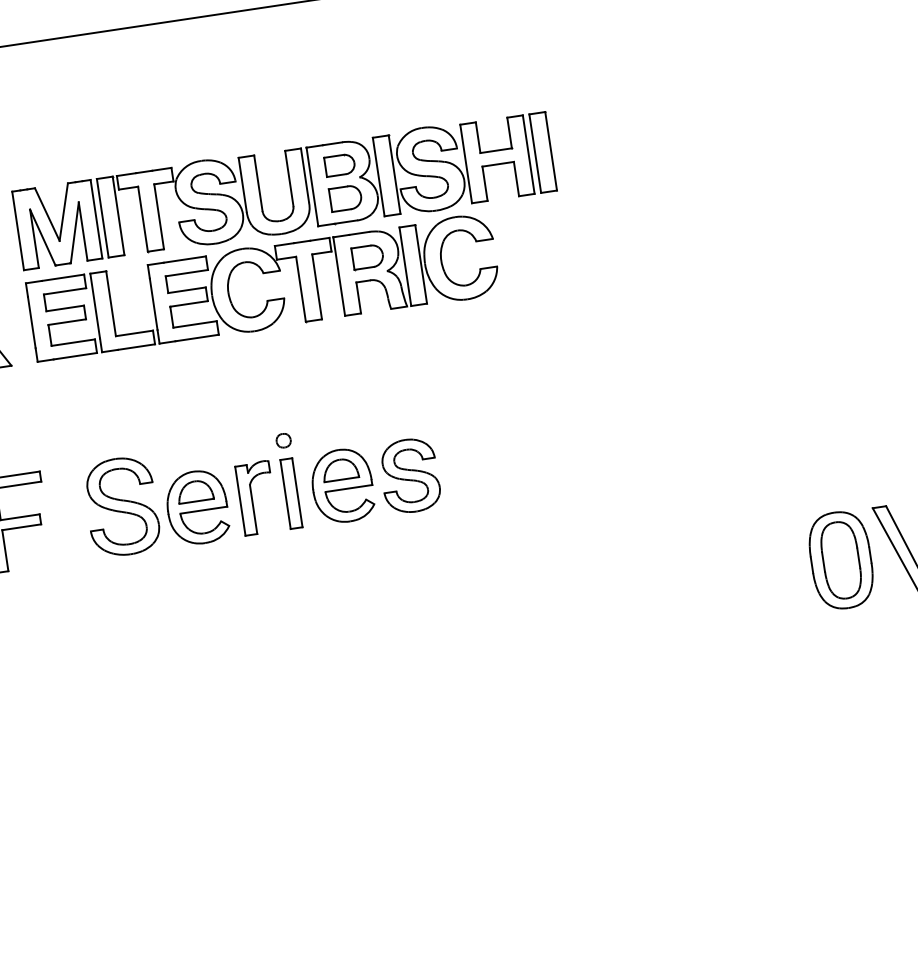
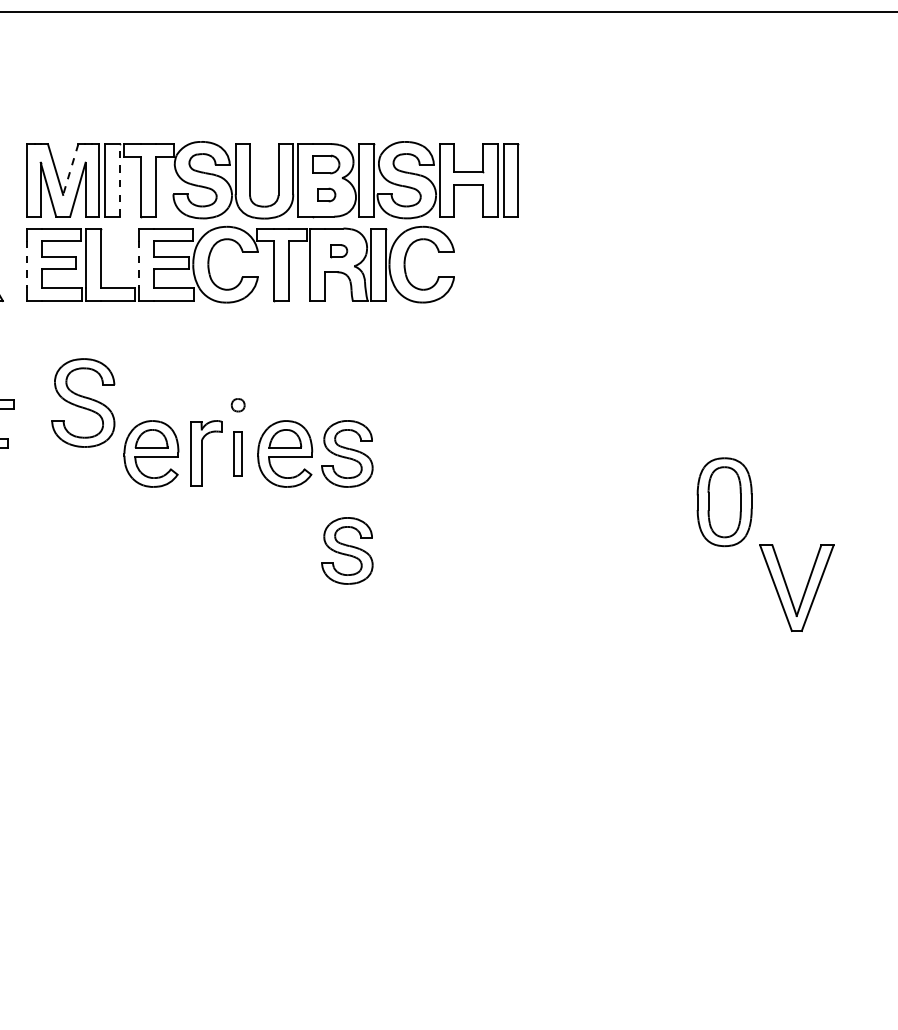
part: (345, 197) -> (326, 194), size x0.6
line: (63, 212) -> (70, 169), solid -> dashed
line: (118, 215) -> (119, 179), solid -> dashed
part: (367, 257) -> (338, 251), size x0.6
line: (153, 304) -> (139, 264), solid -> dashed
line: (32, 322) -> (27, 264), solid -> dashed
part: (291, 493) -> (238, 453), size x0.7
part: (121, 506) -> (83, 402), moved
part: (841, 560) -> (724, 502), moved
part: (425, 580) -> (347, 550), added

